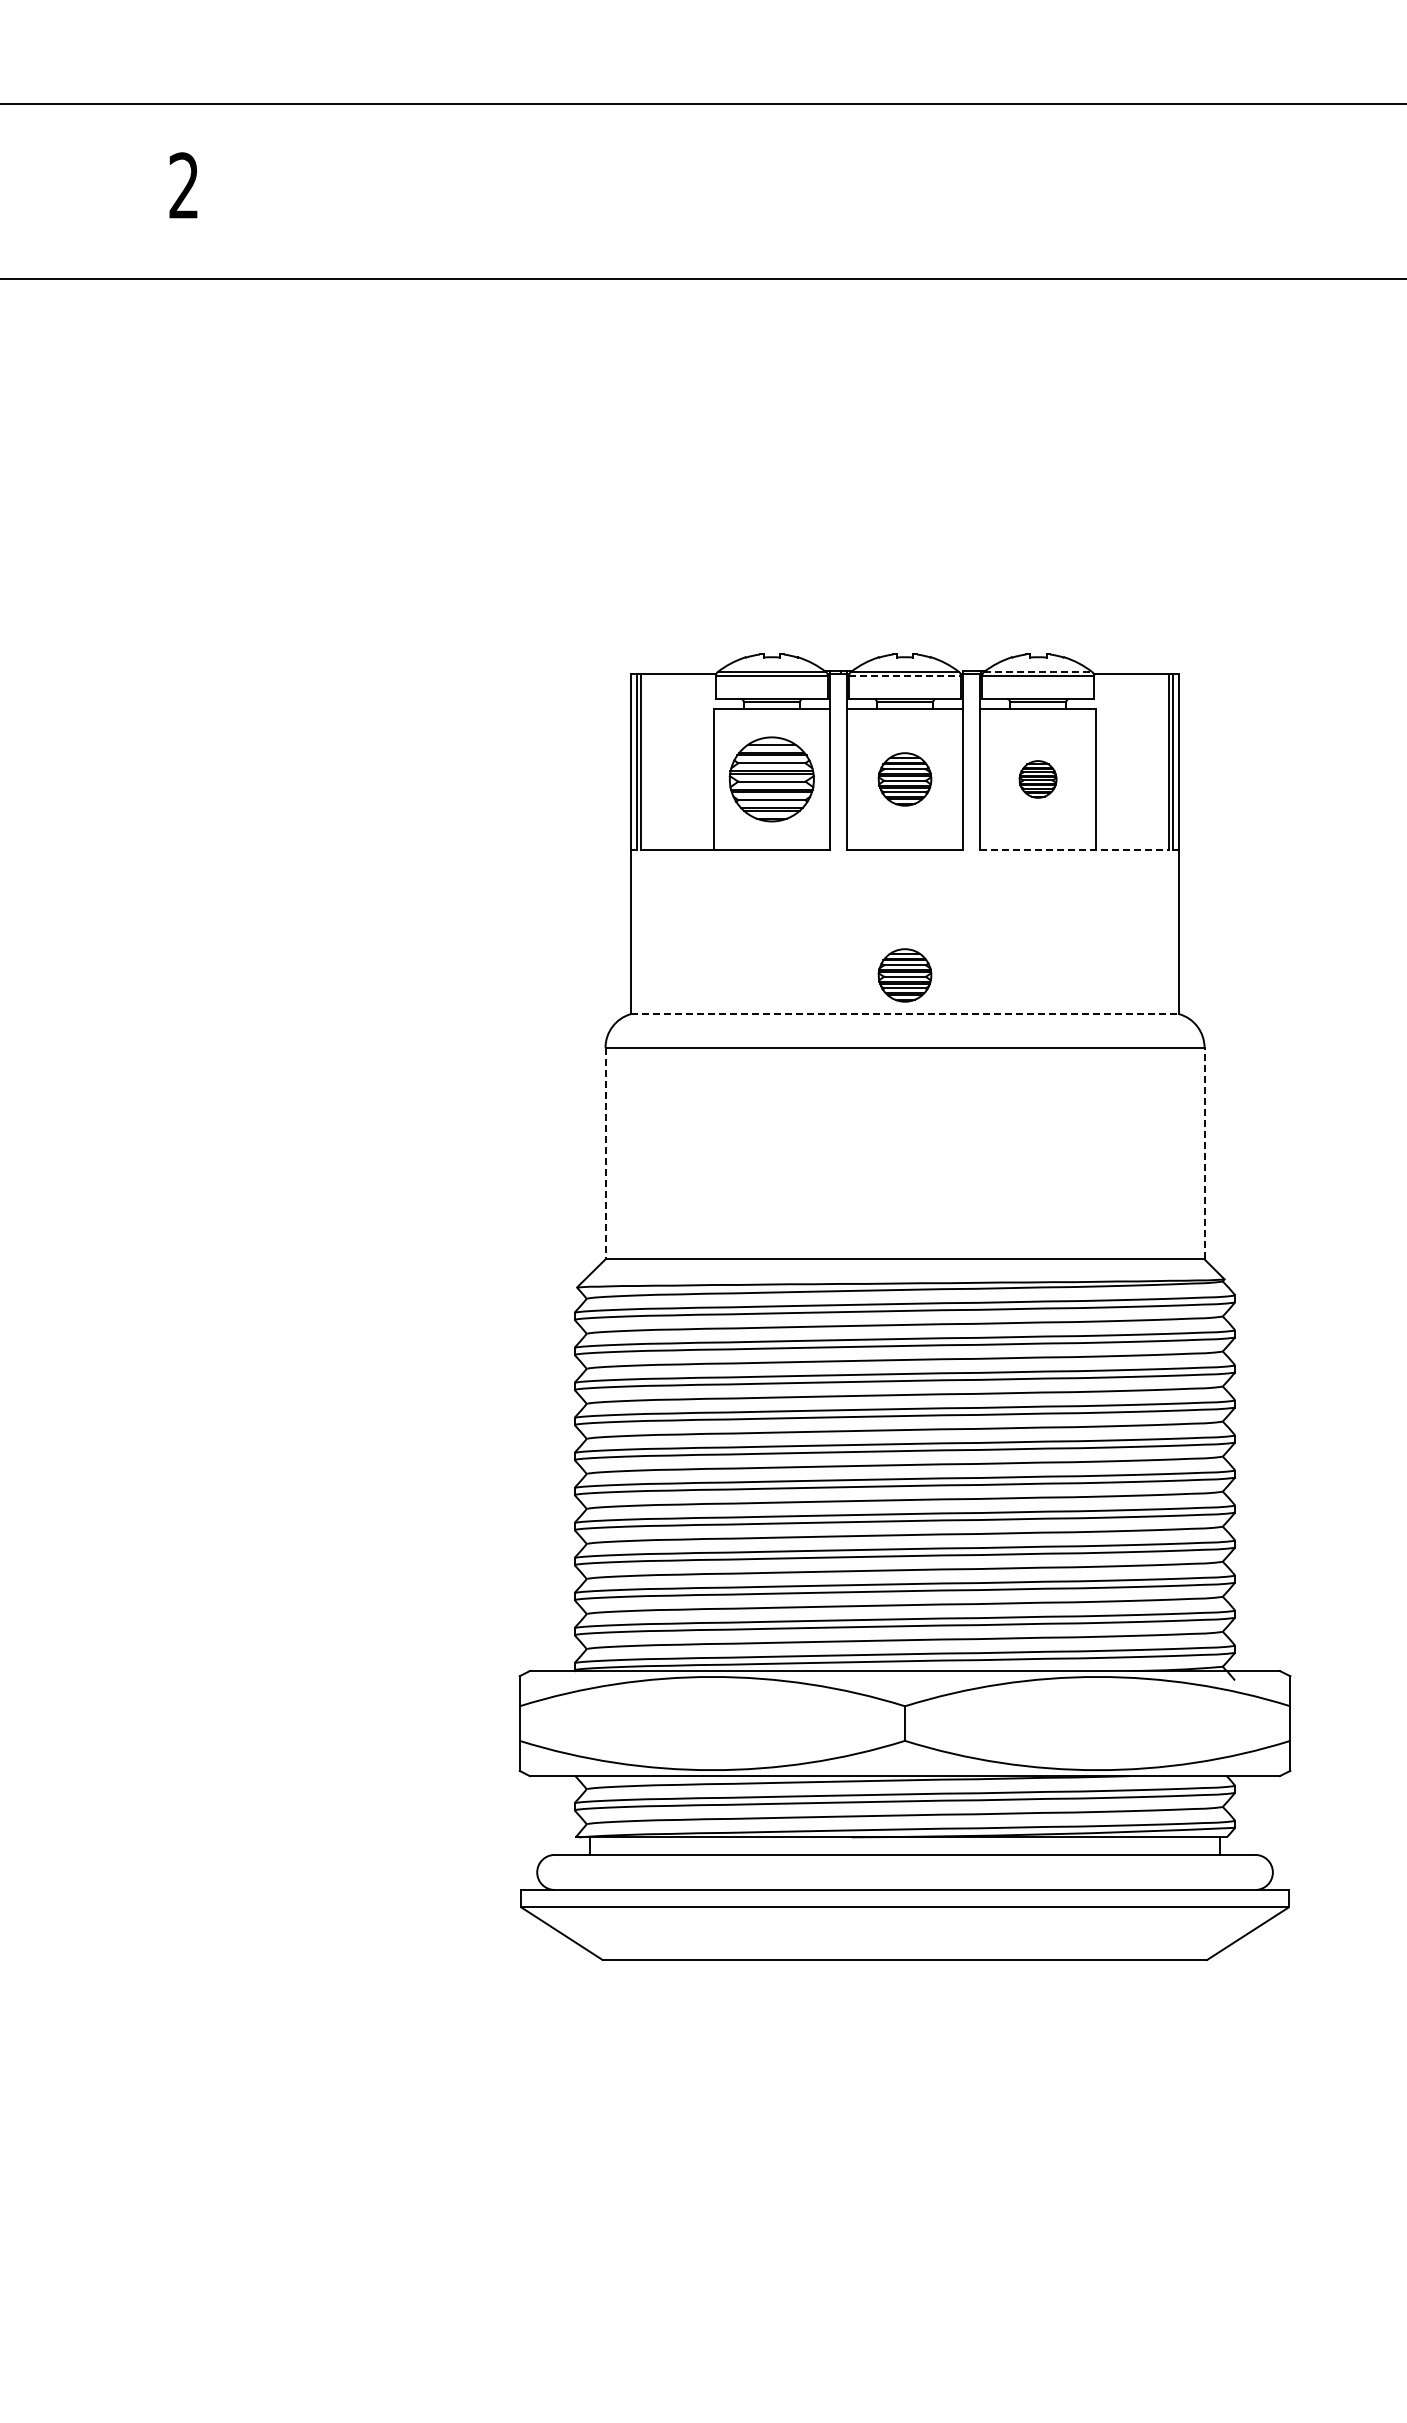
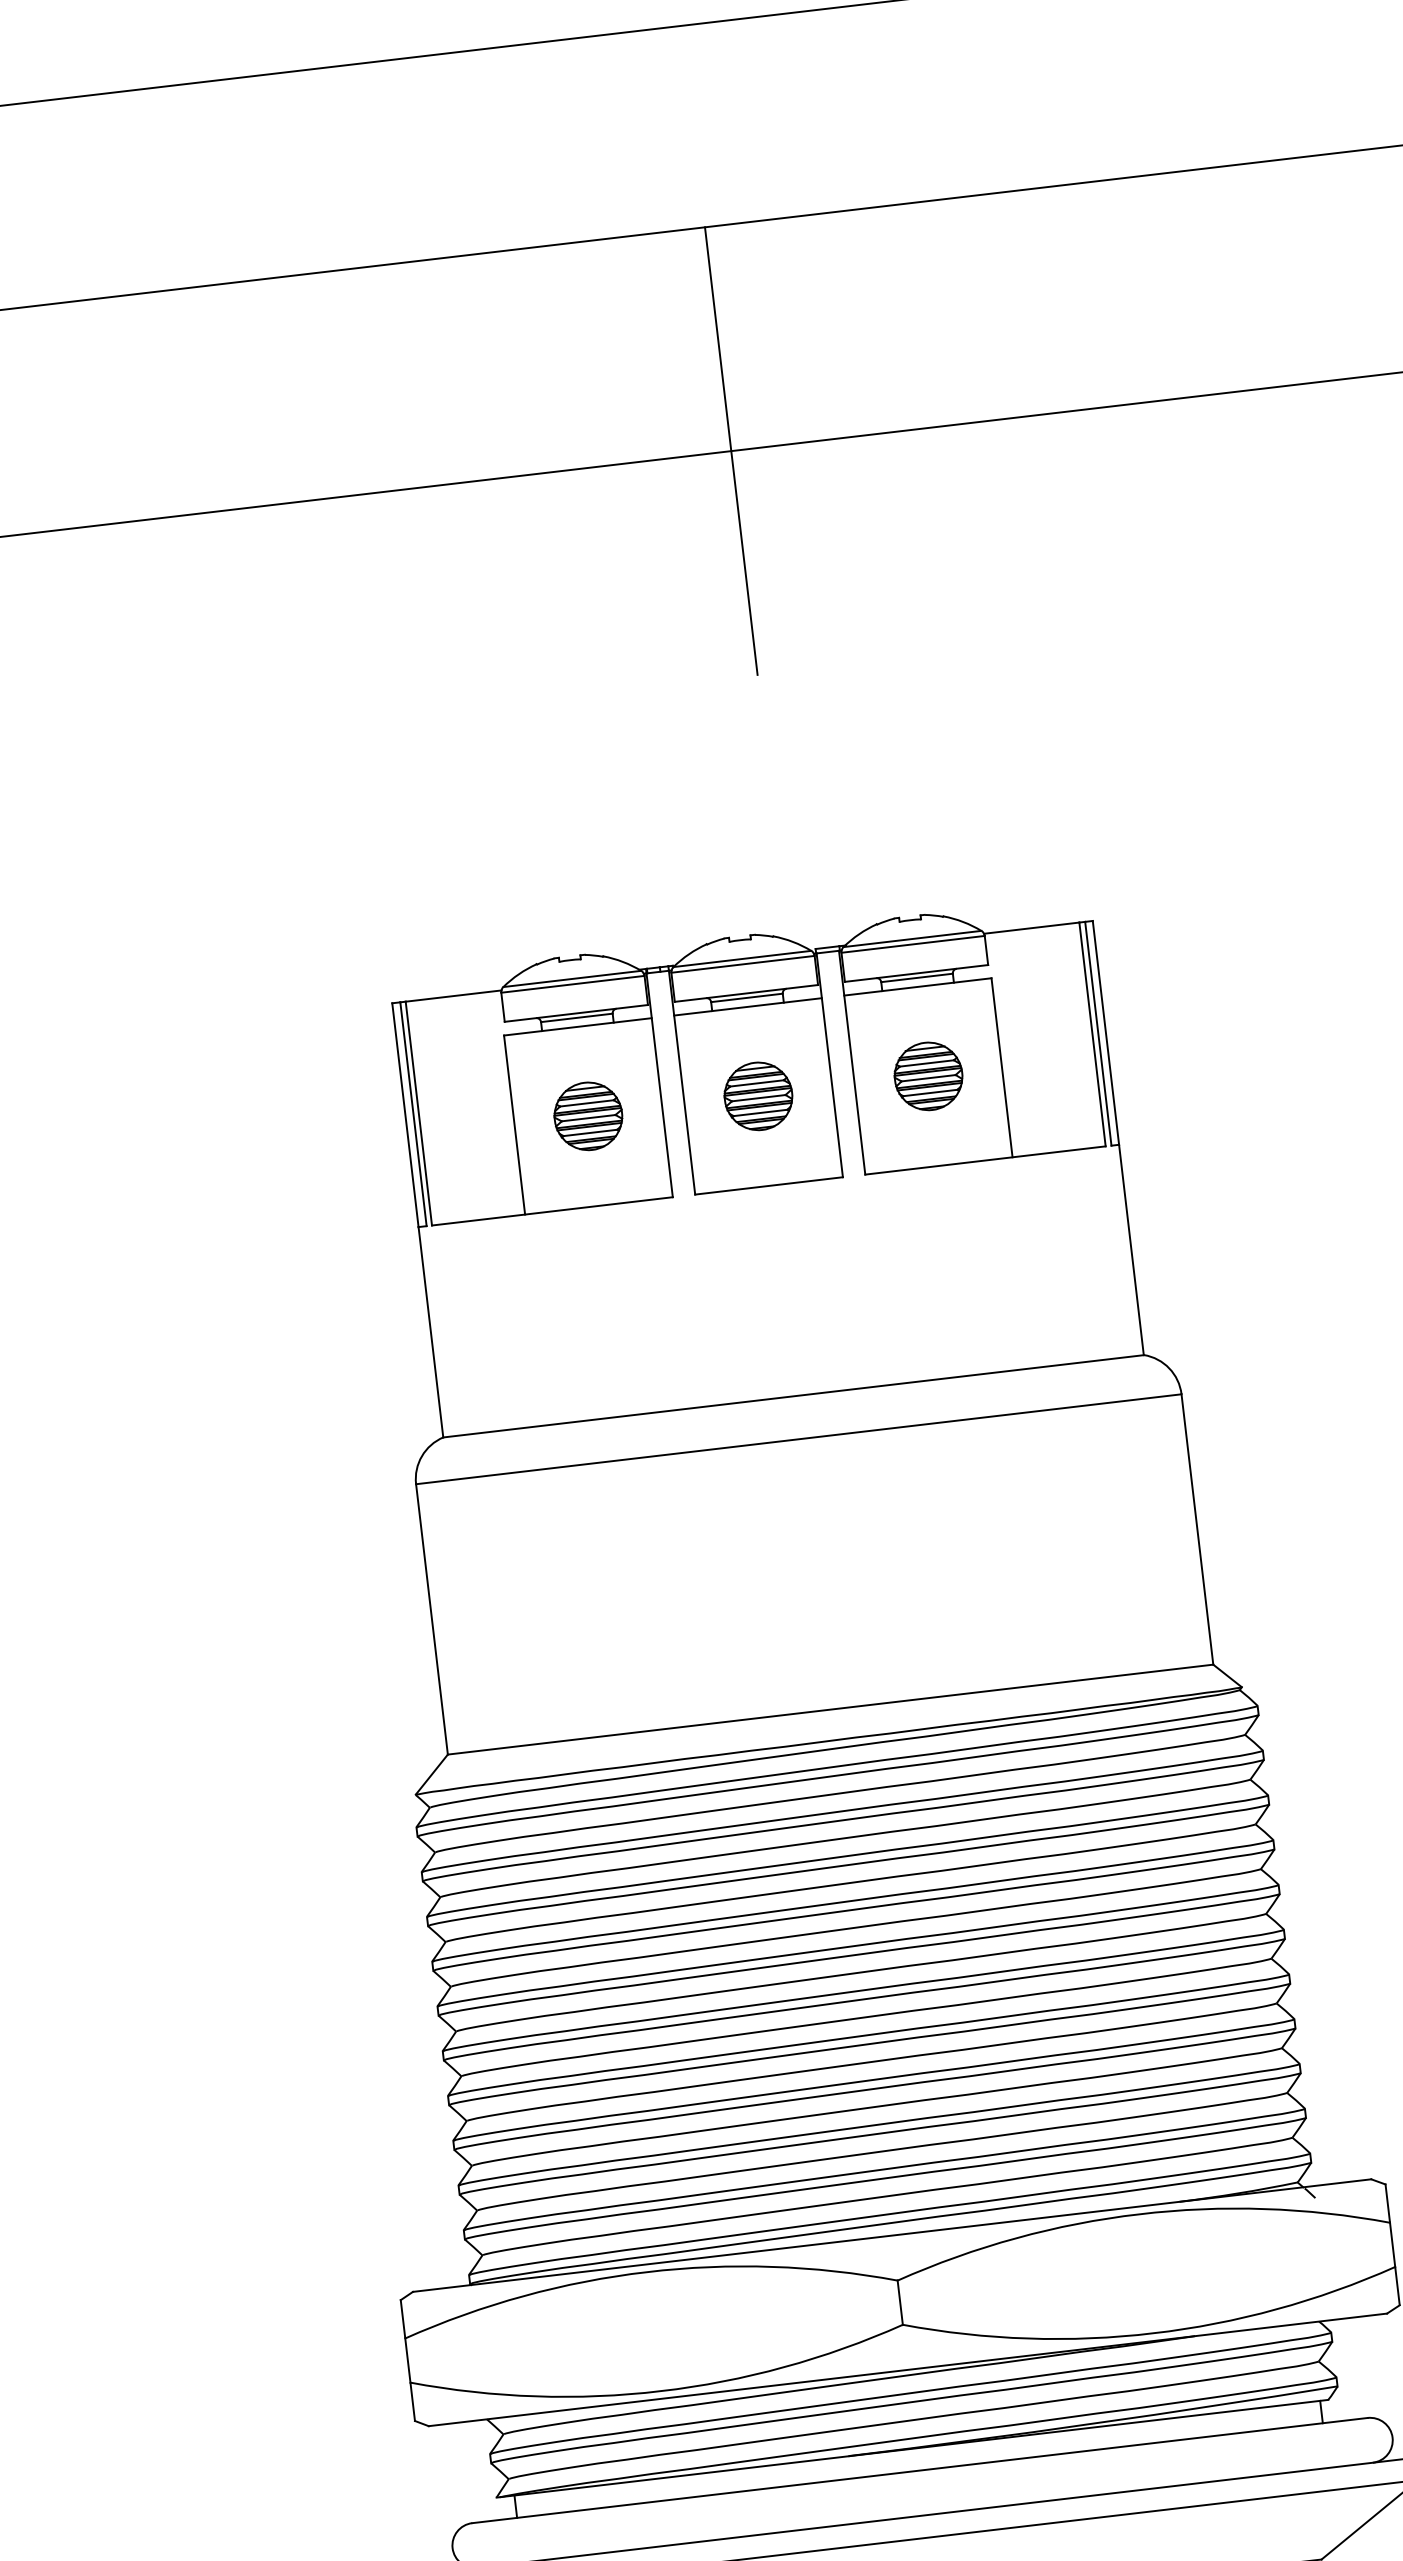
line: (942, 278) -> (731, 450), added
line: (1038, 671) -> (912, 938), dashed -> solid
line: (905, 676) -> (743, 964), dashed -> solid
part: (771, 779) -> (587, 1116), size x0.62
part: (1037, 779) -> (927, 1076), size x1.43
line: (1074, 849) -> (985, 1160), dashed -> solid
part: (904, 975) -> (787, 1346), removed
line: (905, 1014) -> (794, 1396), dashed -> solid
line: (605, 1153) -> (431, 1619), dashed -> solid
line: (1204, 1153) -> (1197, 1529), dashed -> solid

